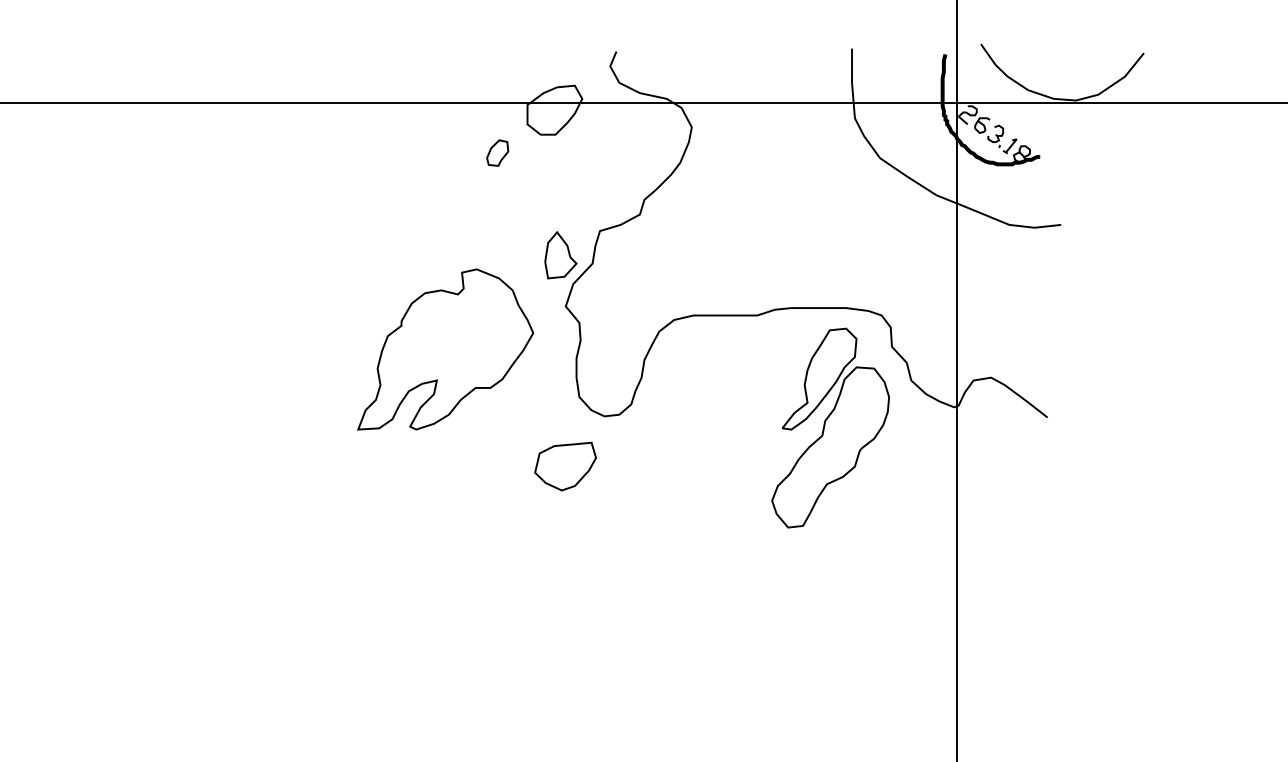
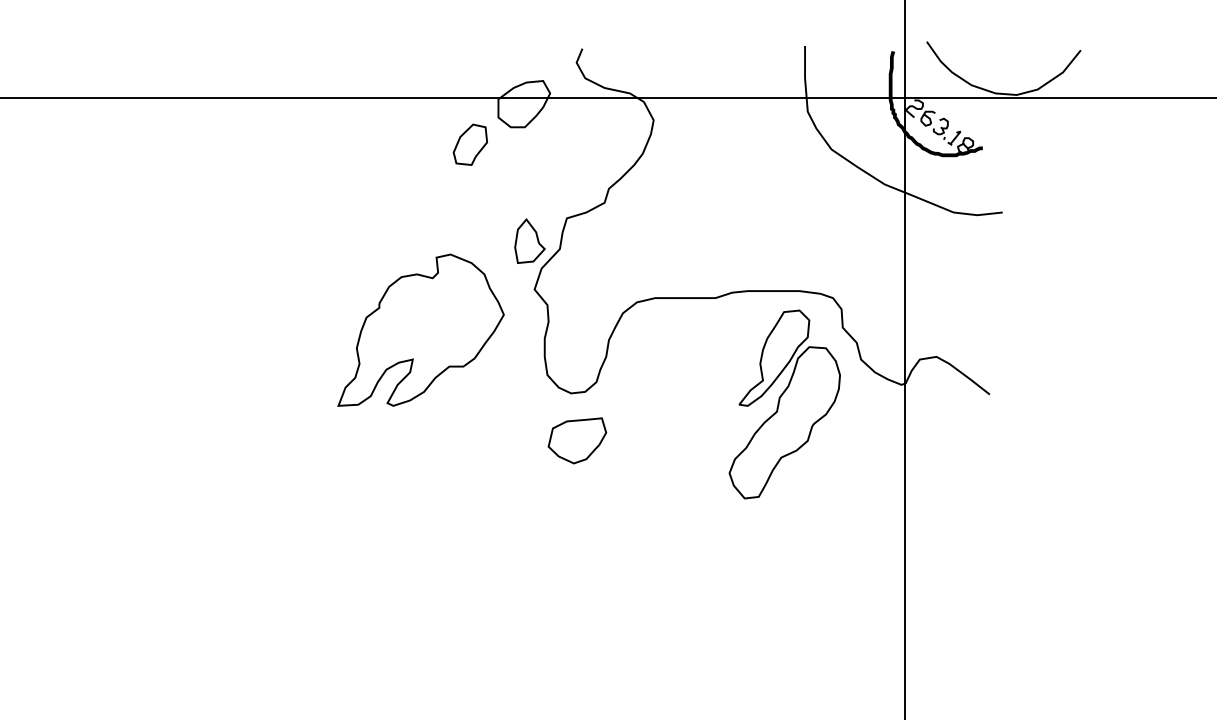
part: (496, 152) -> (469, 144), size x1.67
part: (565, 466) -> (577, 440), moved

